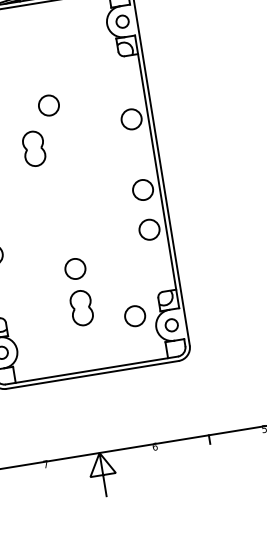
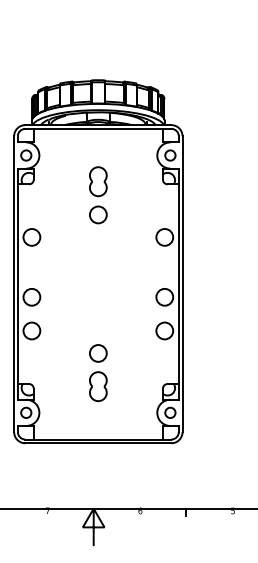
part: (34, 148) -> (98, 181), moved
circle: (135, 316) -> (141, 400), removed

